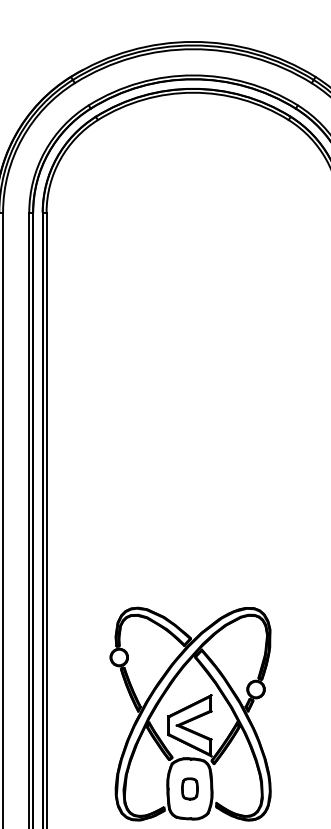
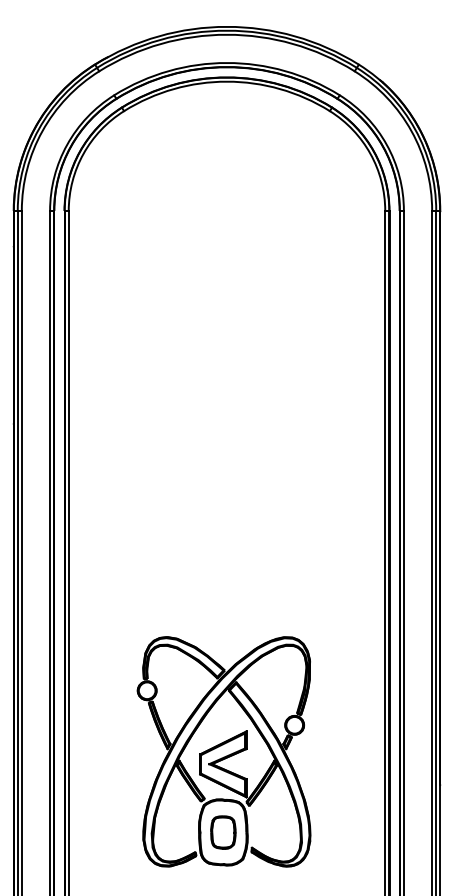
part: (190, 788) -> (223, 832), size x1.43

